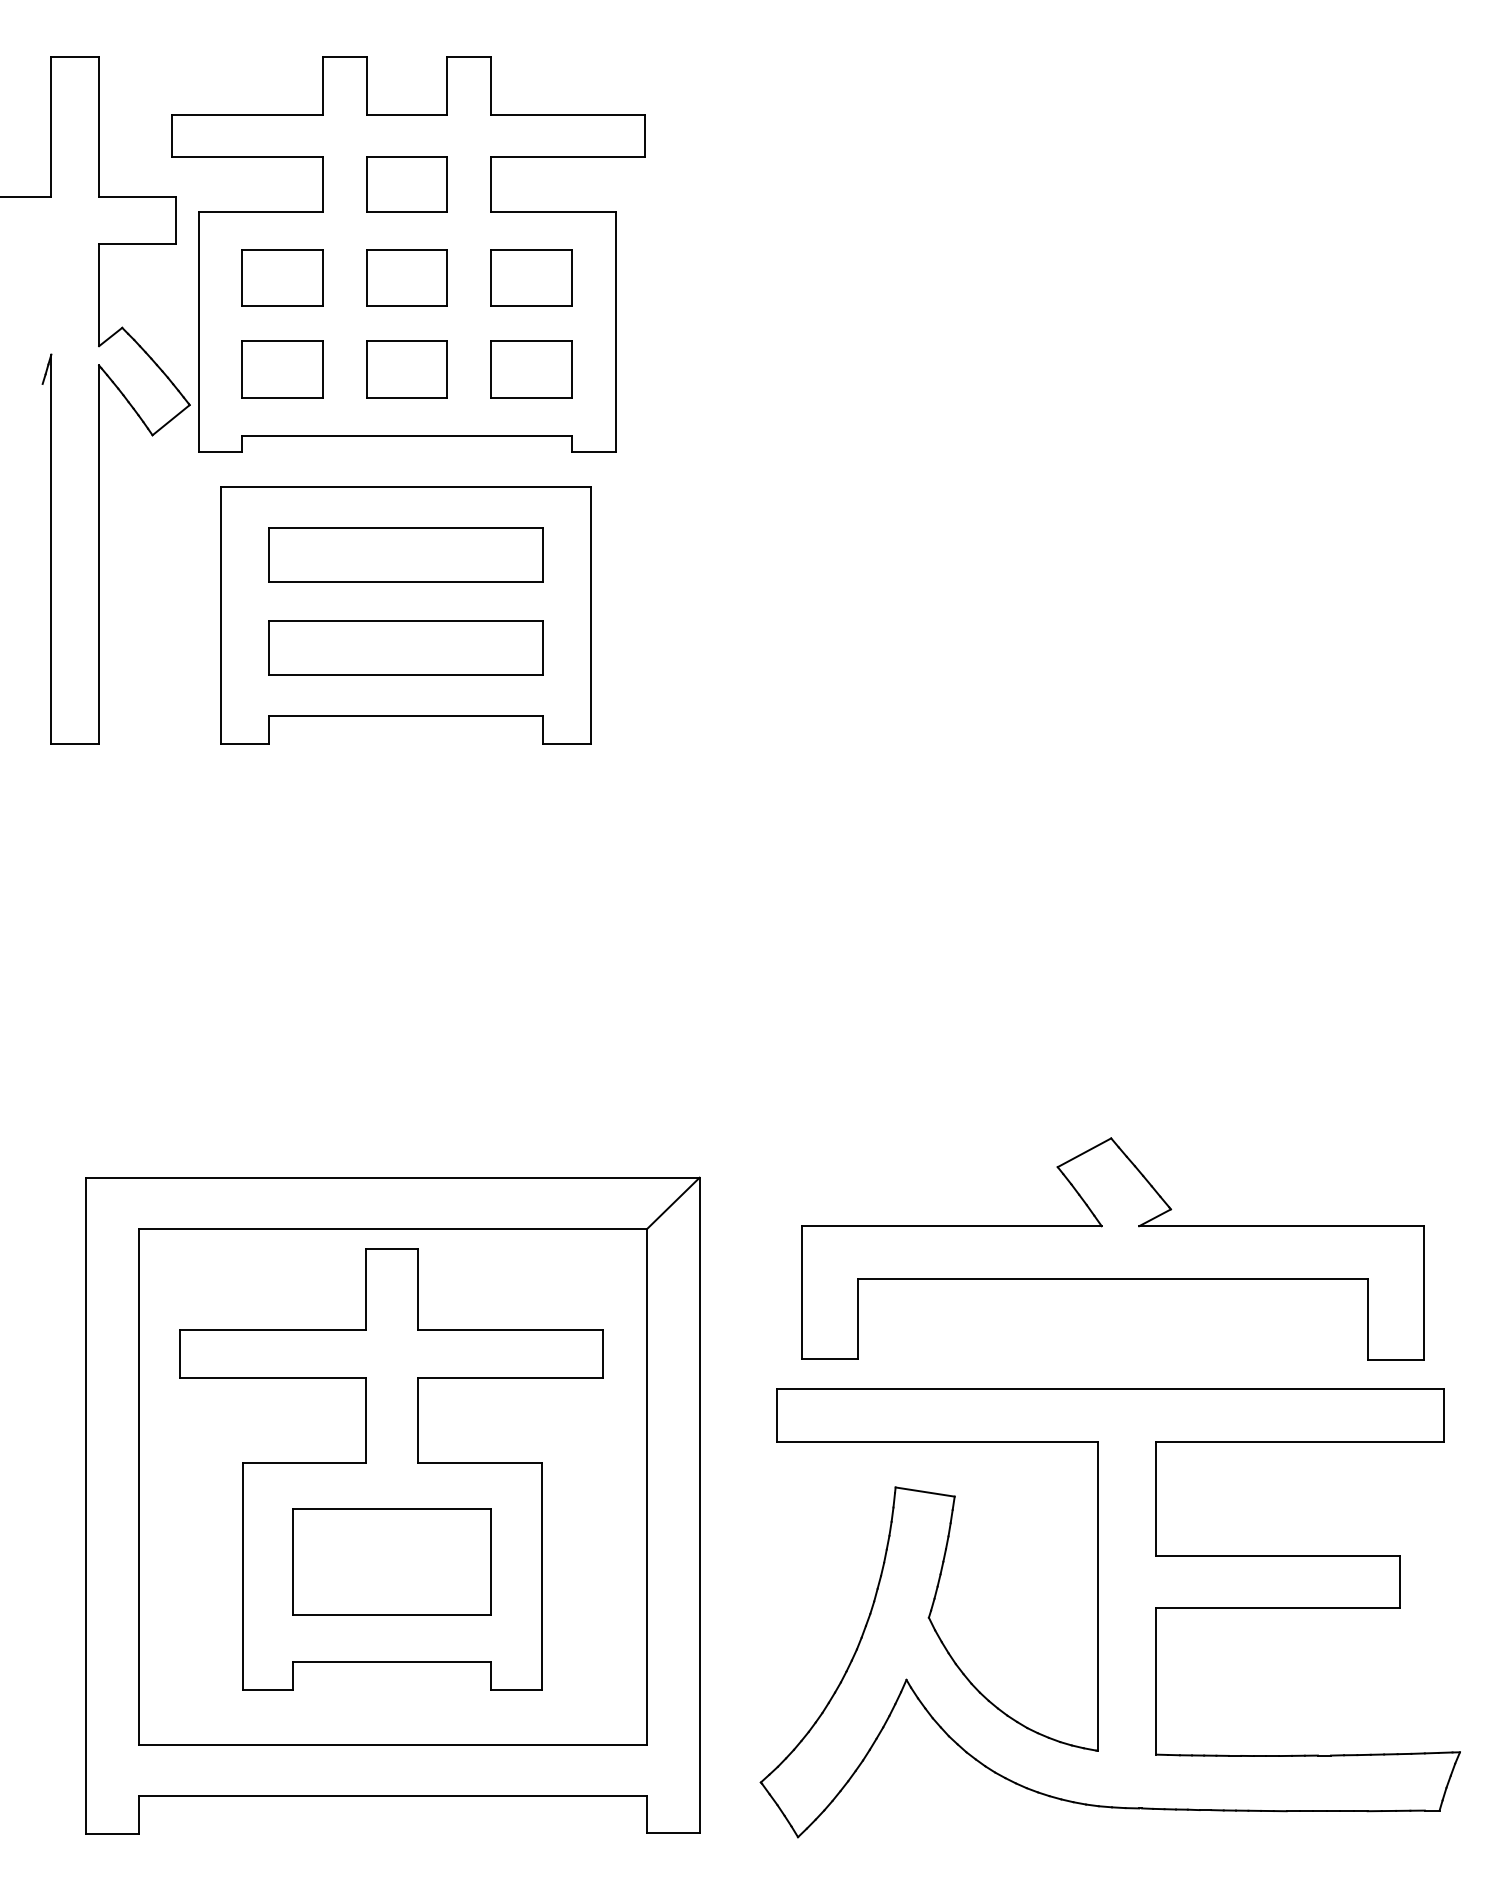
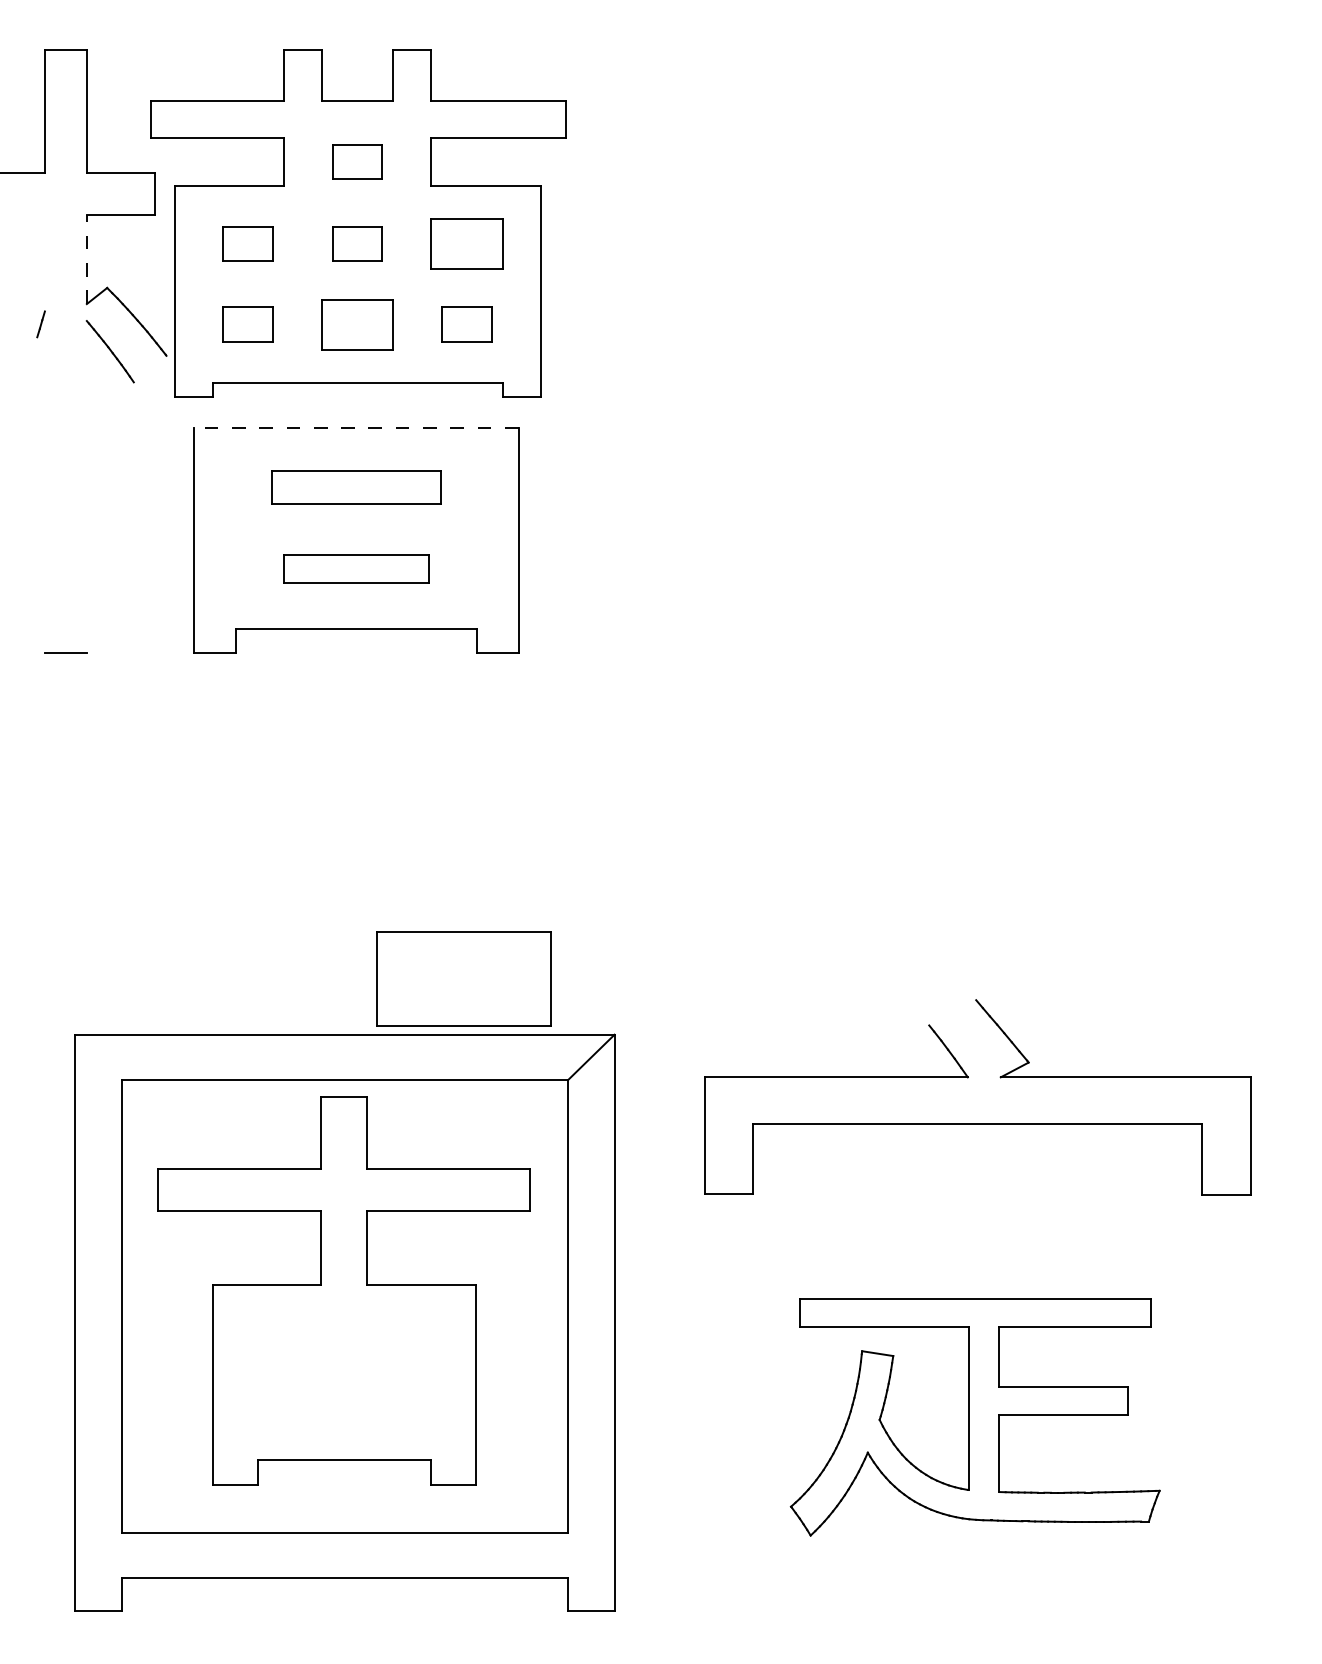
part: (406, 184) -> (356, 161), size x0.7
part: (282, 277) -> (248, 243), size x0.7
part: (406, 277) -> (356, 243), size x0.7
line: (99, 295) -> (87, 259), solid -> dashed
part: (282, 369) -> (248, 324), size x0.7
part: (531, 369) -> (466, 324), size x0.7
line: (170, 420) -> (149, 369), removed
line: (405, 487) -> (356, 428), solid -> dashed
line: (51, 548) -> (45, 481), removed
line: (99, 554) -> (87, 487), removed
part: (405, 554) -> (356, 487), size x0.7
part: (405, 647) -> (356, 568), size x0.6
line: (1084, 1152) -> (952, 1012), removed
part: (391, 1561) -> (463, 978), moved
part: (1109, 1613) -> (974, 1417), size x0.6

